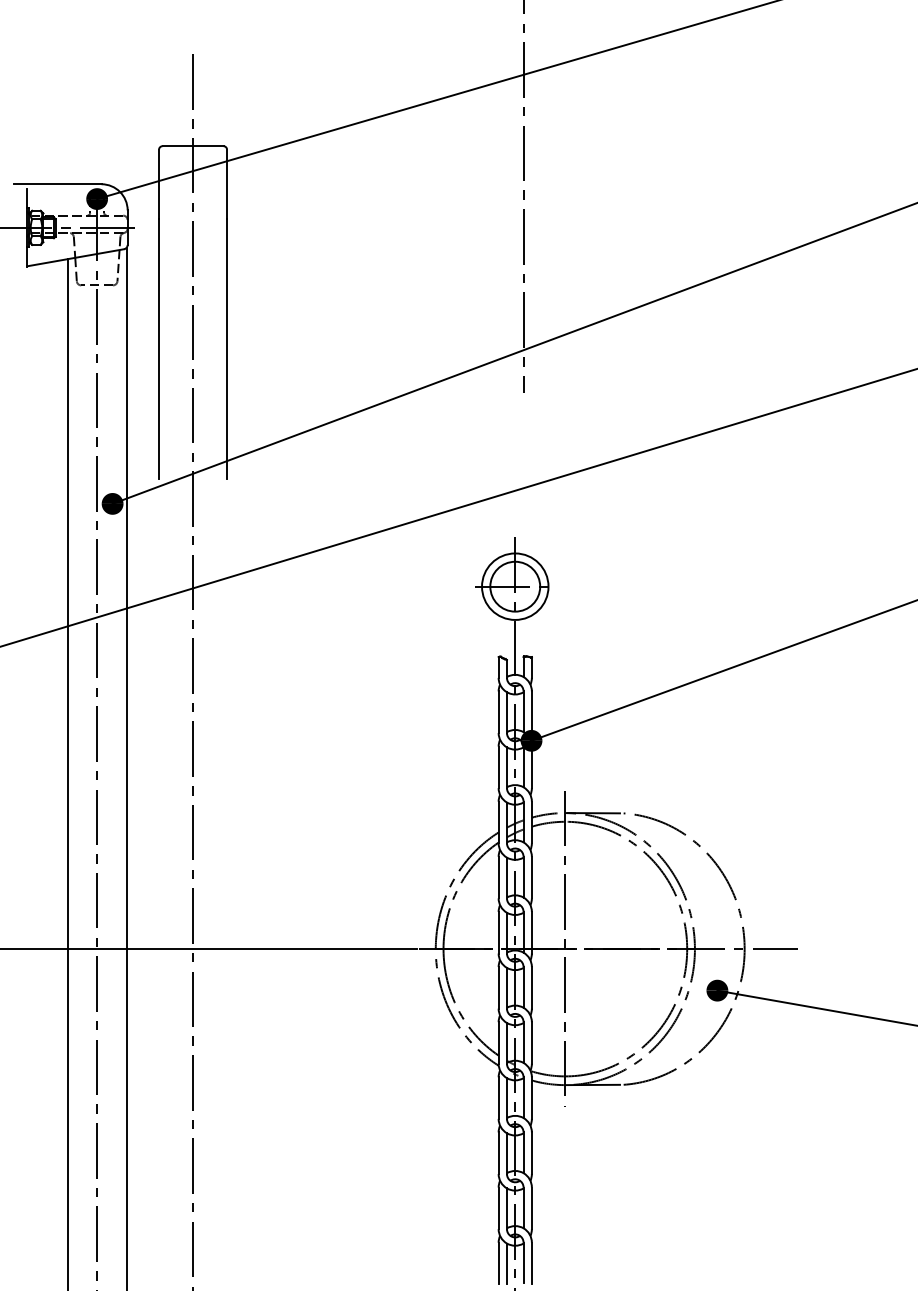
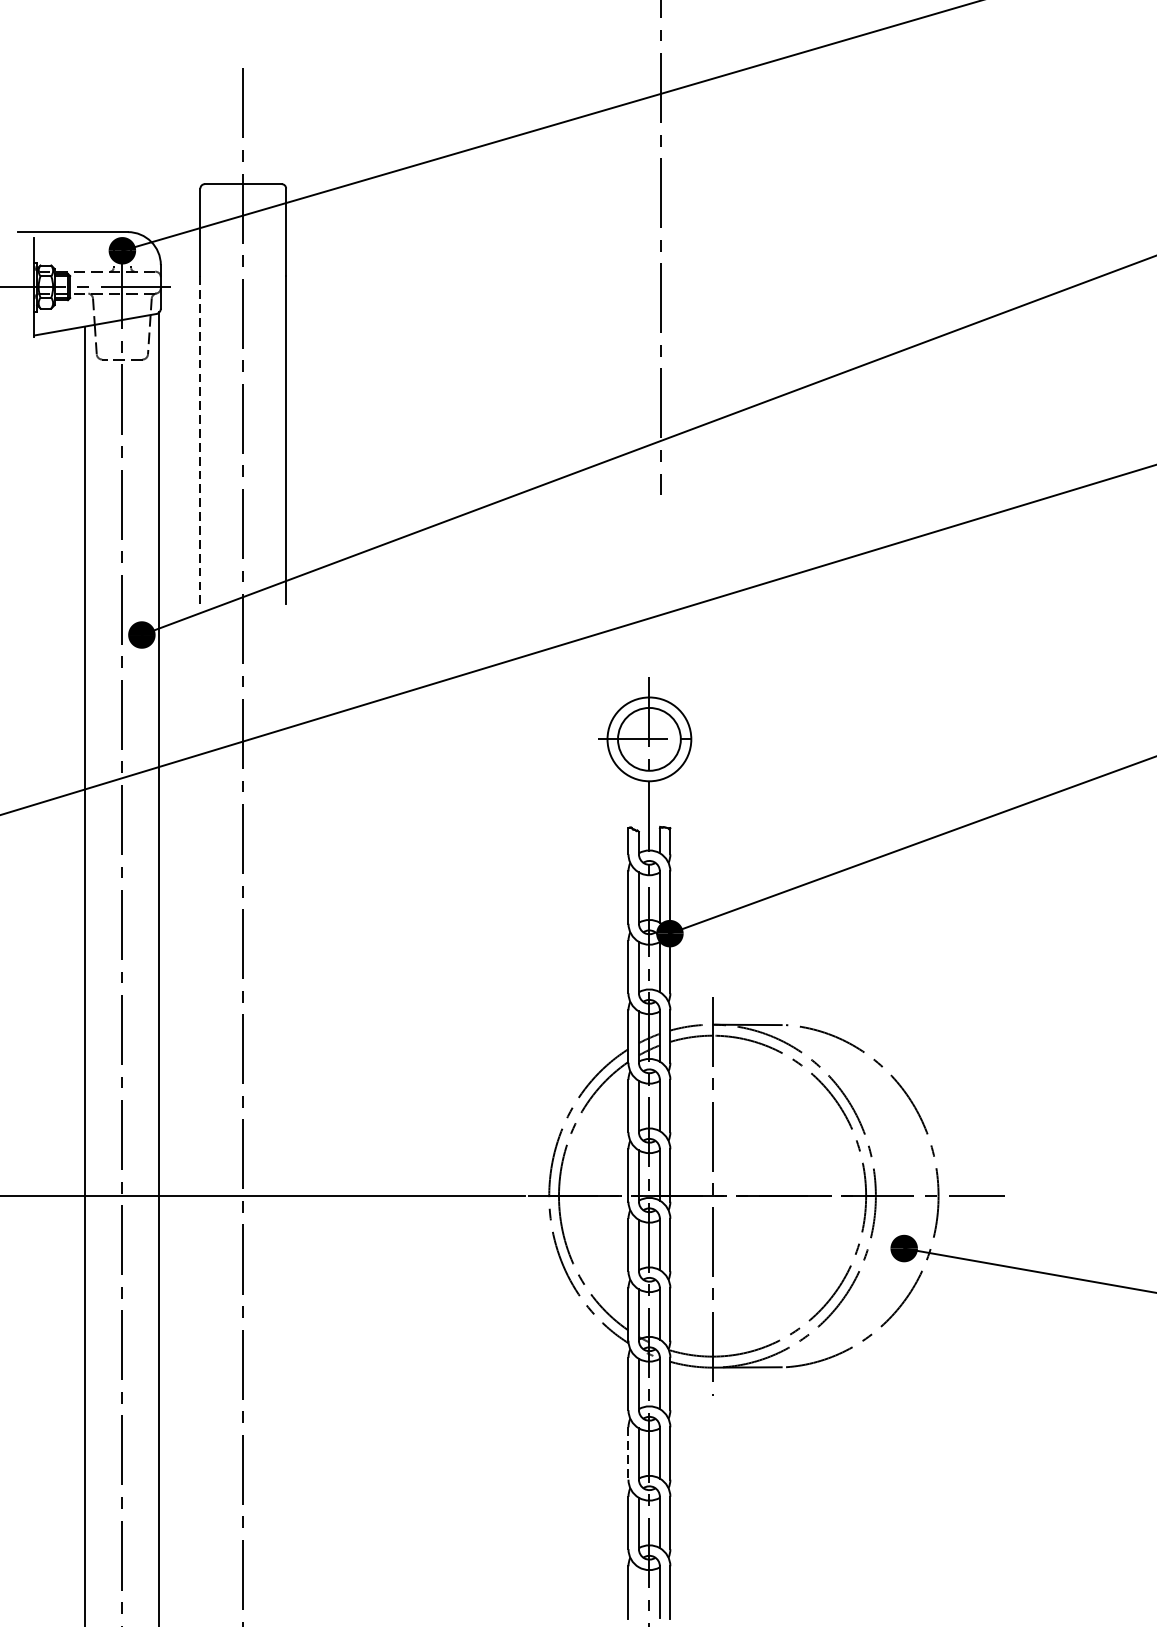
line: (159, 349) -> (200, 440), solid -> dashed
line: (498, 1153) -> (628, 1453), solid -> dashed
line: (506, 1263) -> (638, 1592), removed

